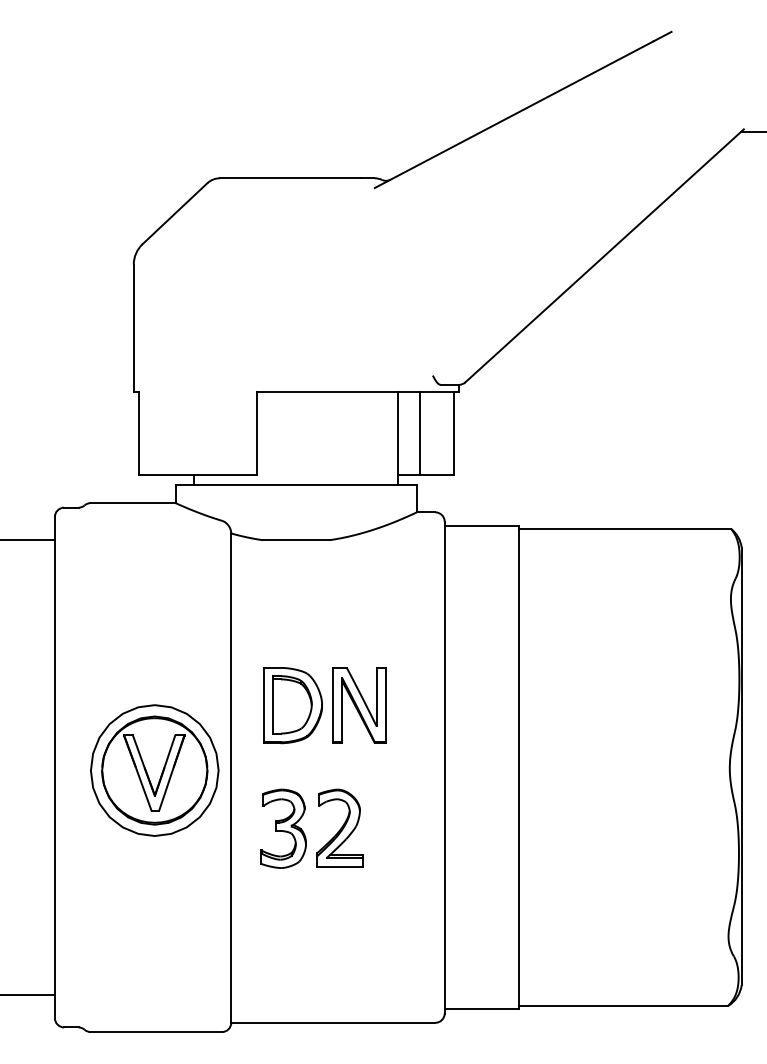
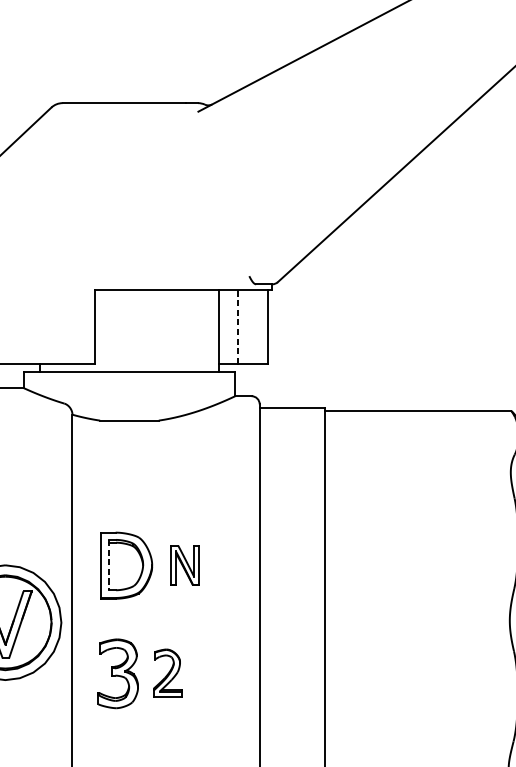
line: (420, 433) -> (238, 327), solid -> dashed
line: (273, 704) -> (109, 564), solid -> dashed
part: (359, 705) -> (184, 565), size x0.6
part: (339, 827) -> (167, 672), size x0.7

